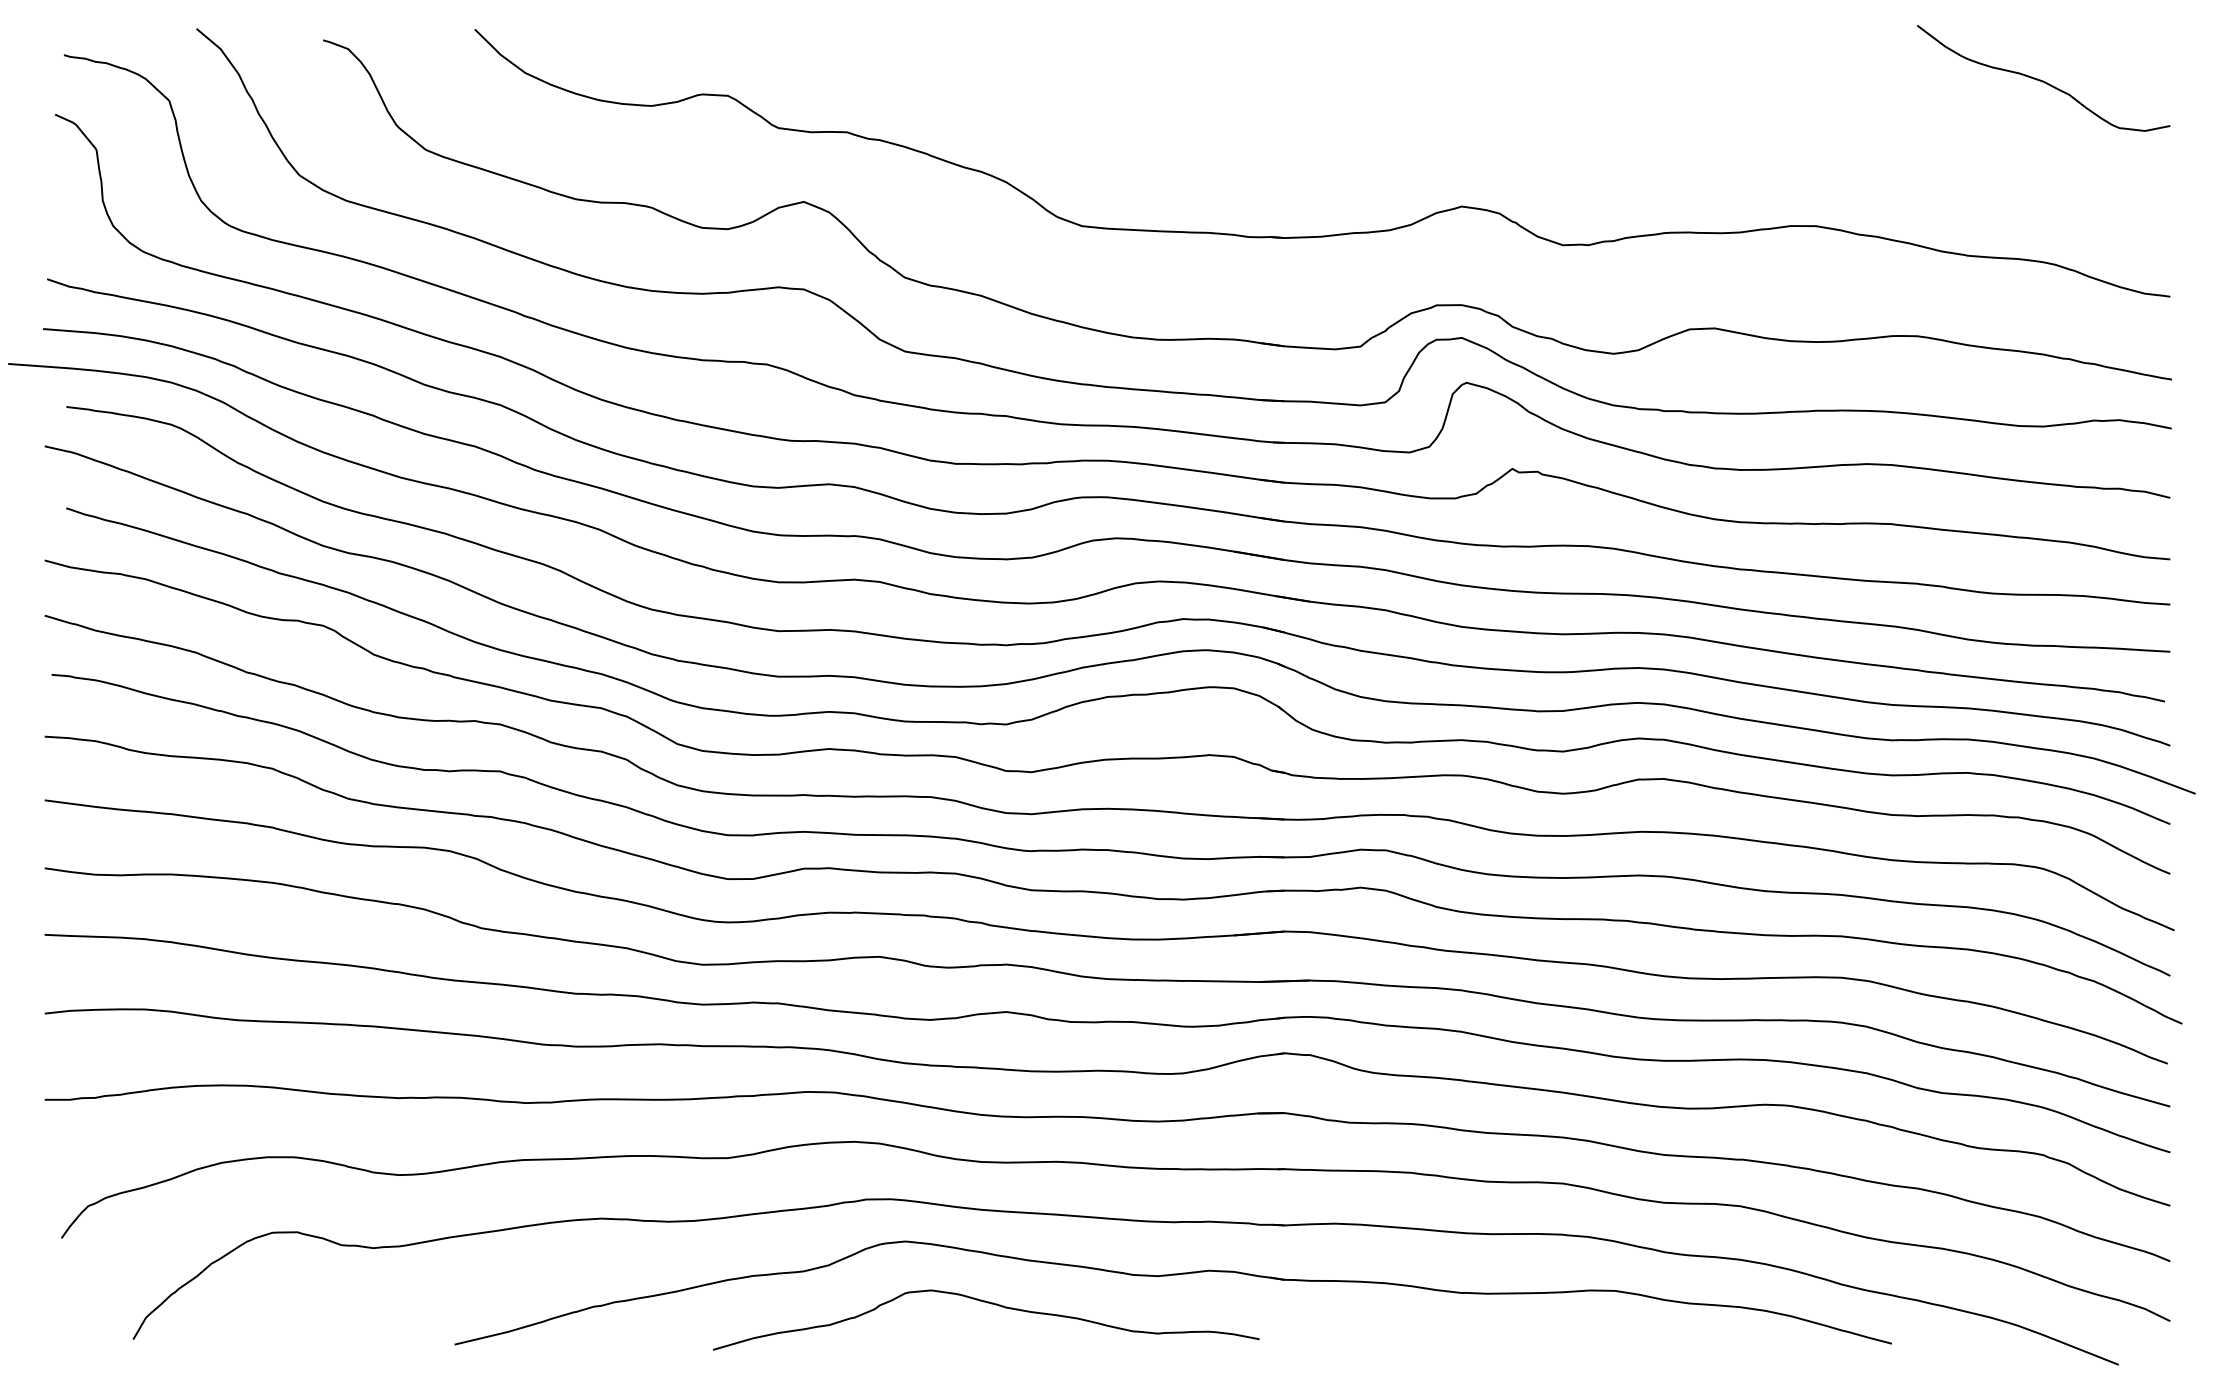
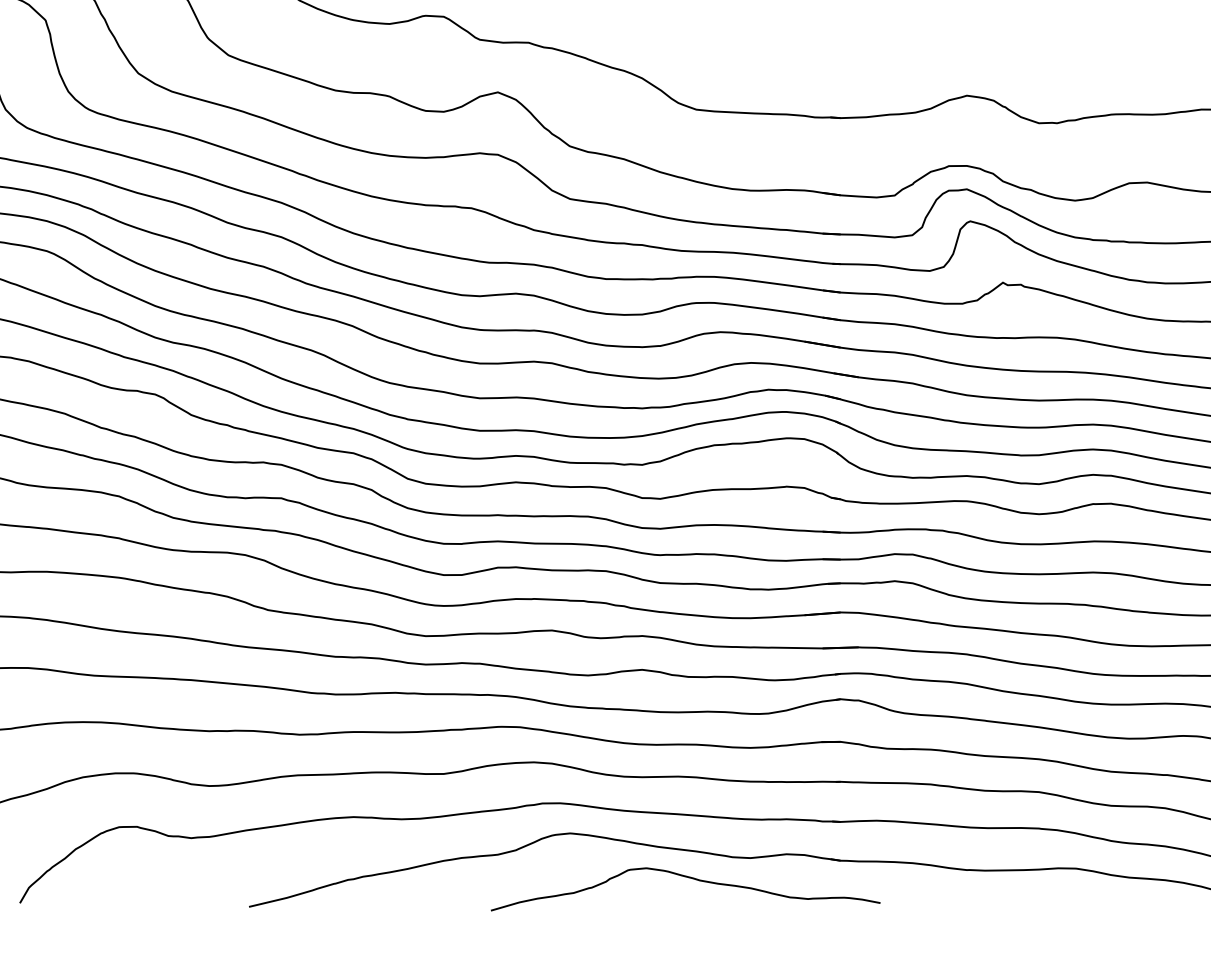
curve: (991, 1304) -> (689, 878), moved

